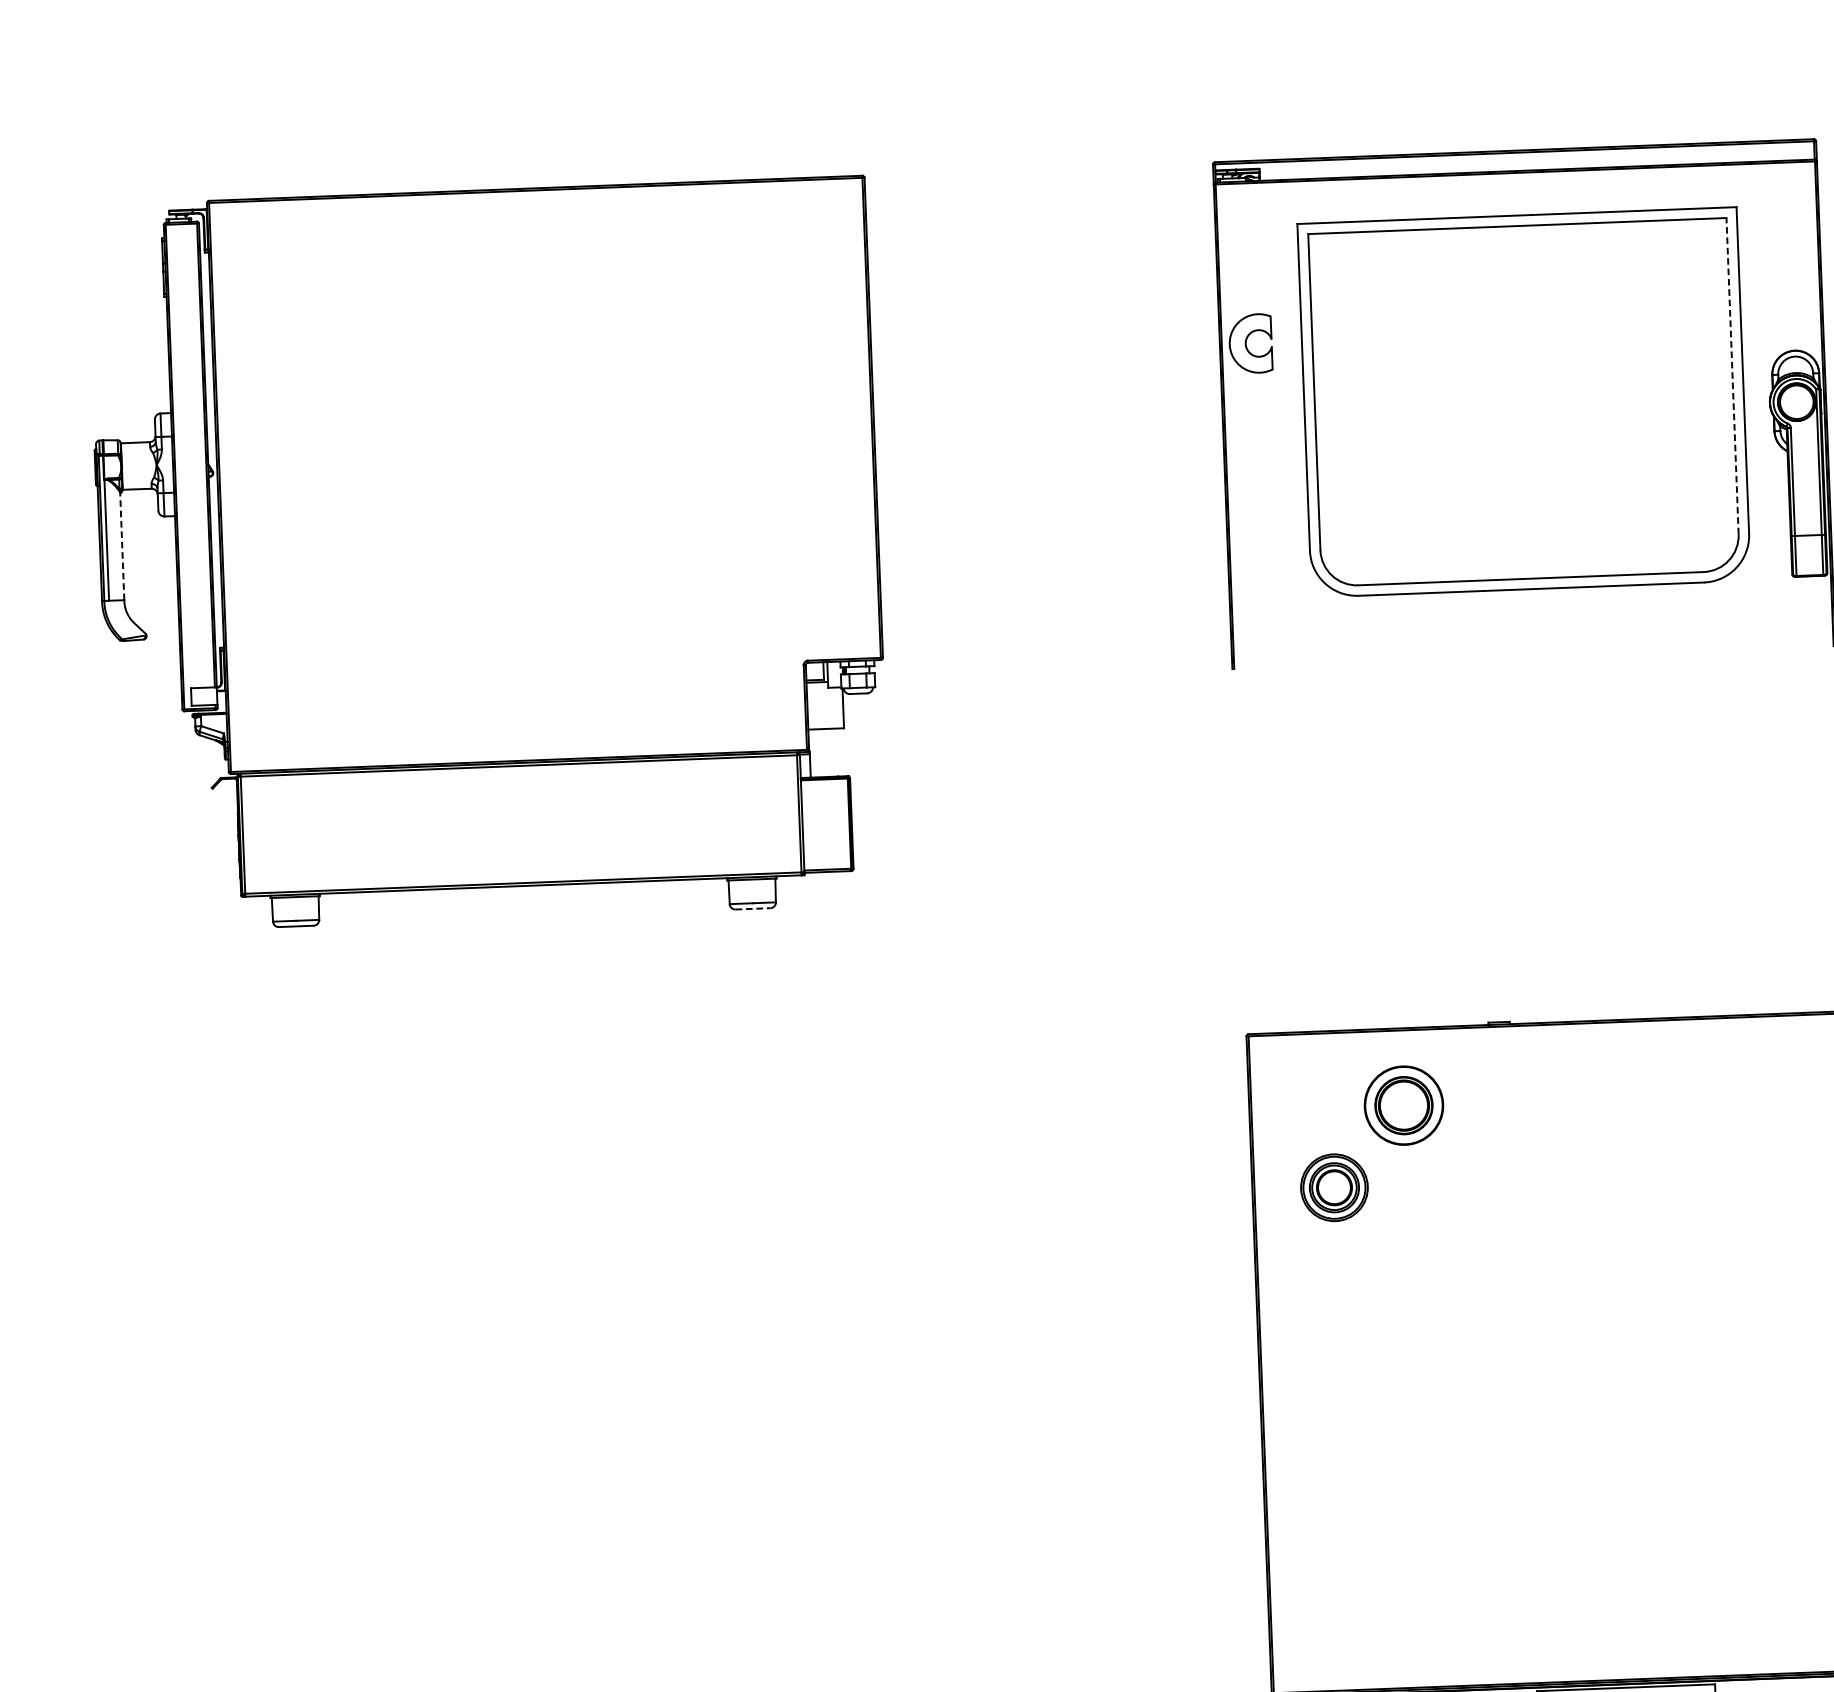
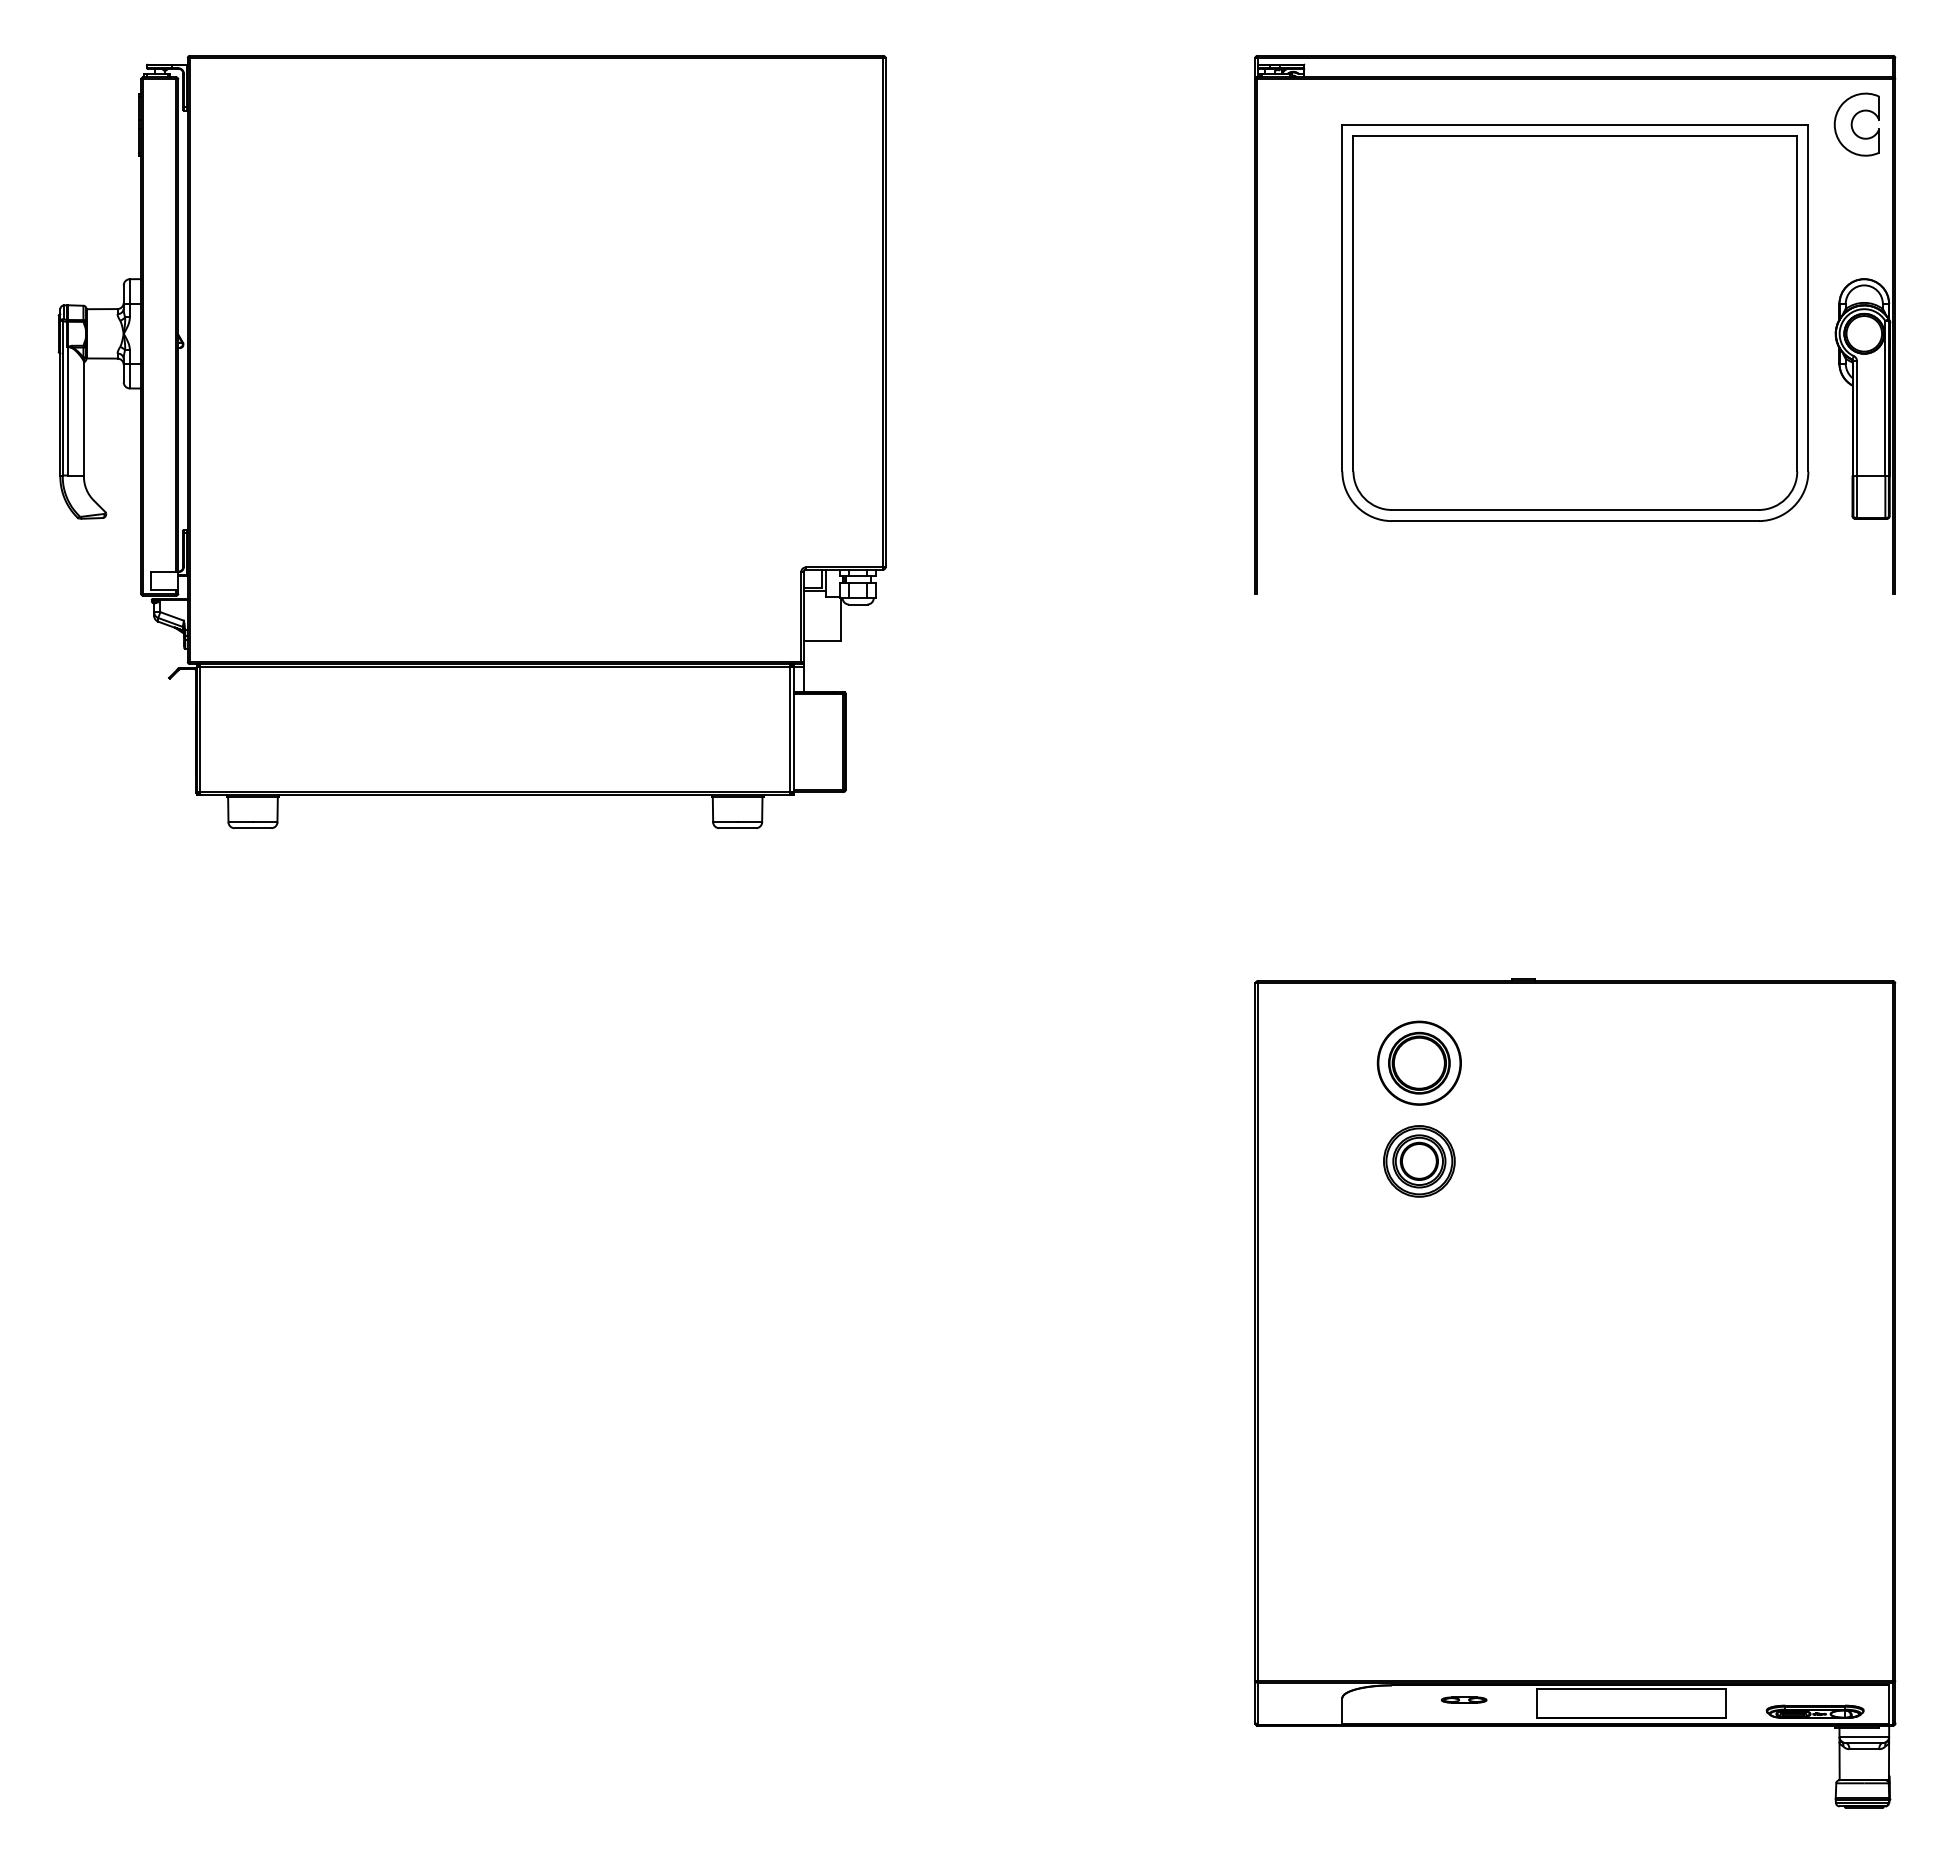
part: (1250, 343) -> (1856, 124), moved
line: (1732, 376) -> (1797, 303), dashed -> solid
line: (121, 546) -> (83, 418), dashed -> solid
line: (753, 909) -> (738, 828), dashed -> solid
part: (1334, 1187) -> (1419, 1161), moved

